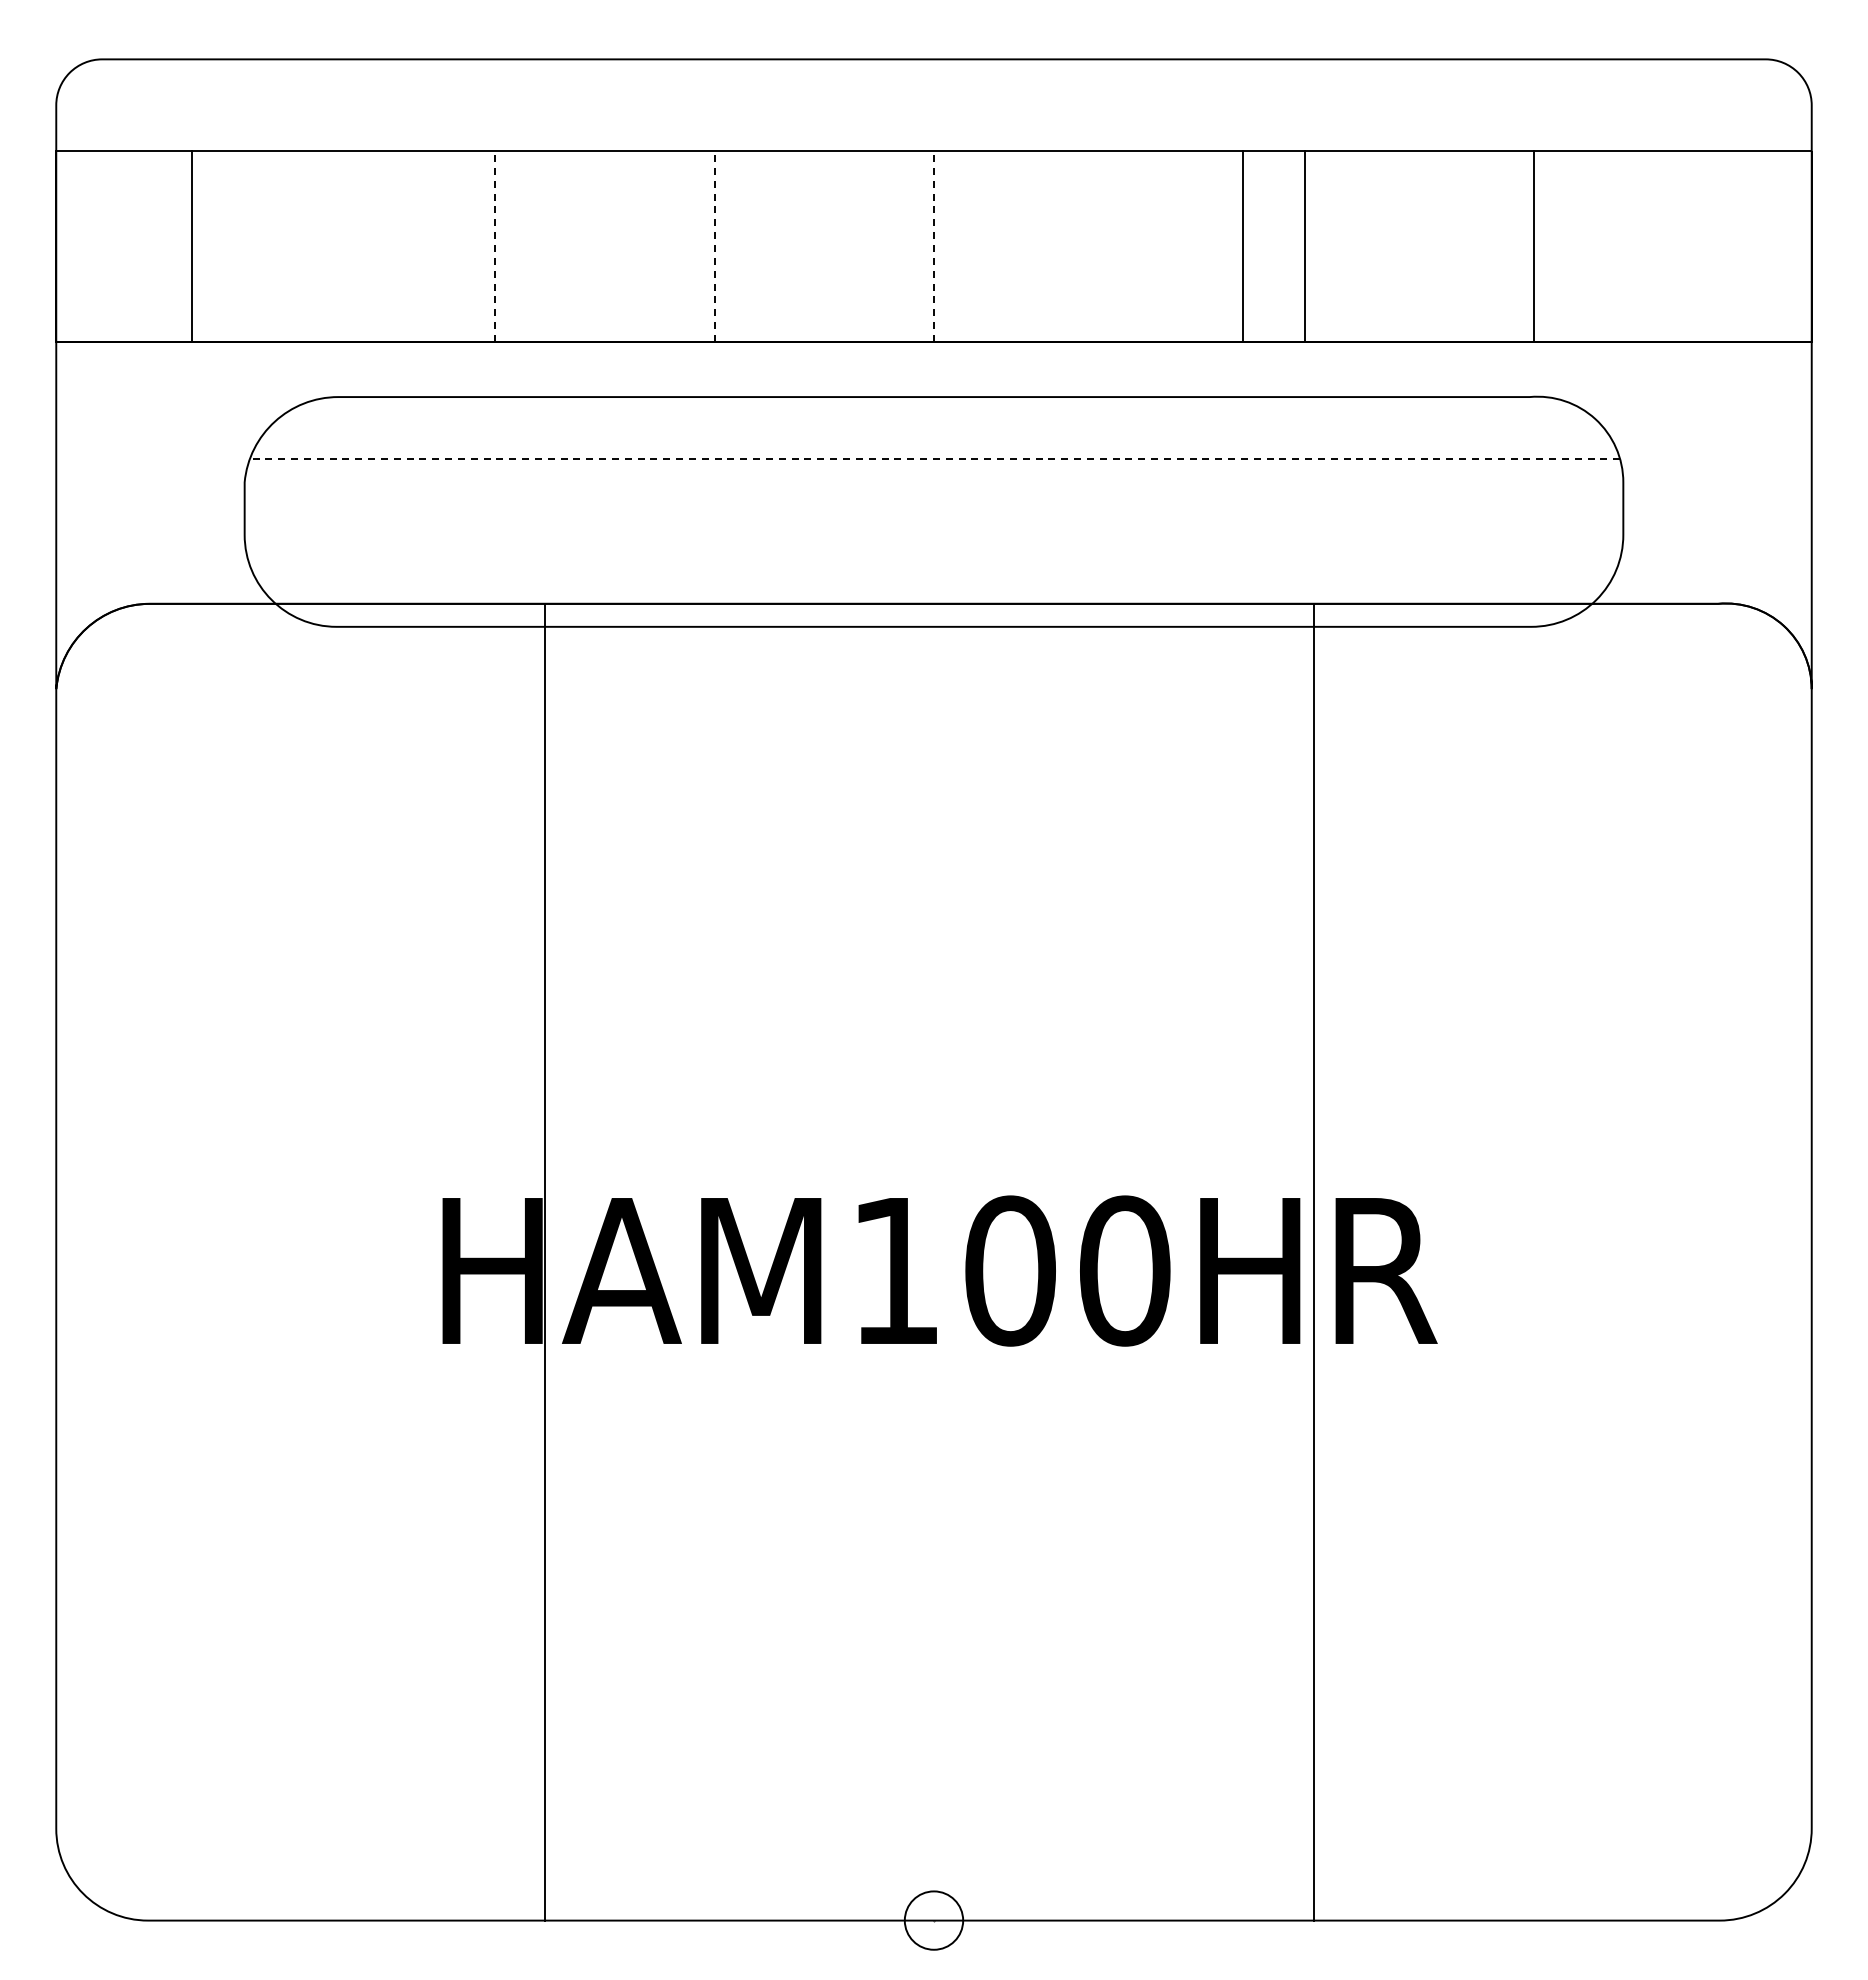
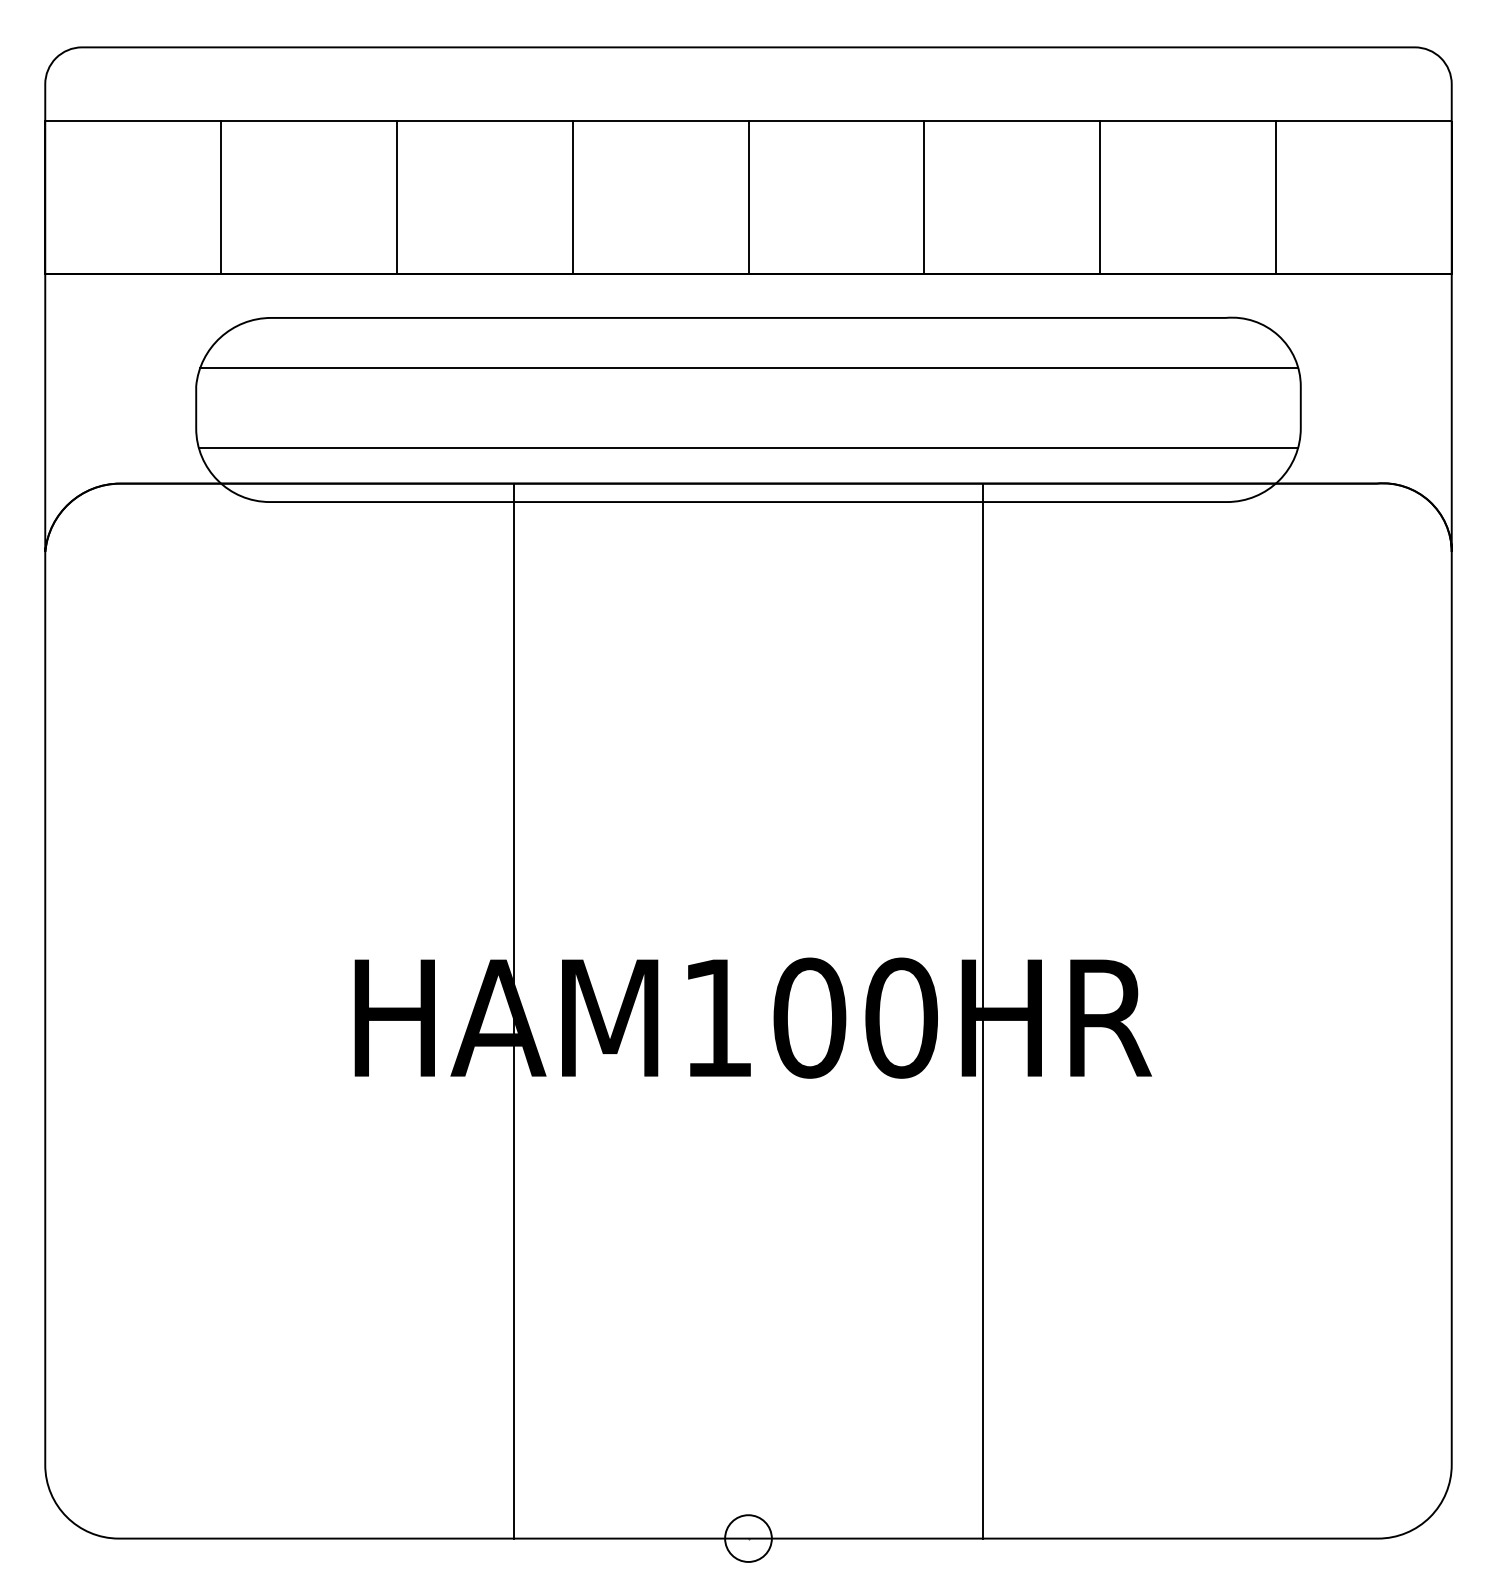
line: (495, 245) -> (397, 196), dashed -> solid
line: (714, 245) -> (572, 196), dashed -> solid
line: (934, 245) -> (748, 196), dashed -> solid
line: (191, 246) -> (220, 197), moved
line: (1243, 246) -> (924, 197), moved
line: (1304, 246) -> (1099, 197), moved
line: (1534, 246) -> (1276, 197), moved
line: (934, 459) -> (748, 367), dashed -> solid
line: (933, 559) -> (748, 448), added
line: (545, 1261) -> (514, 1010), moved
line: (1313, 1261) -> (982, 1010), moved

